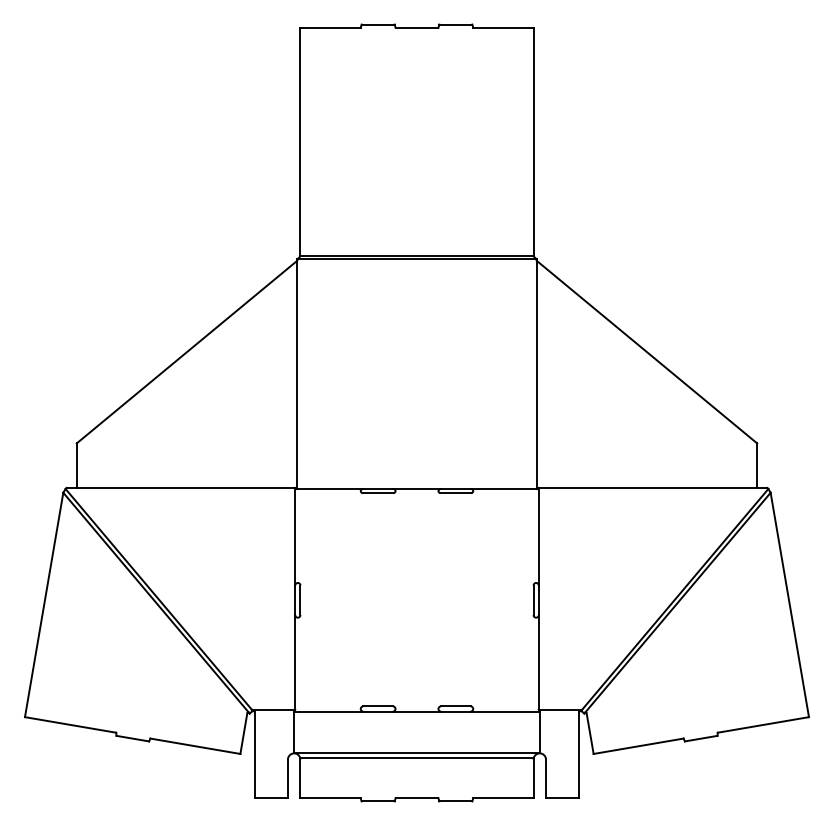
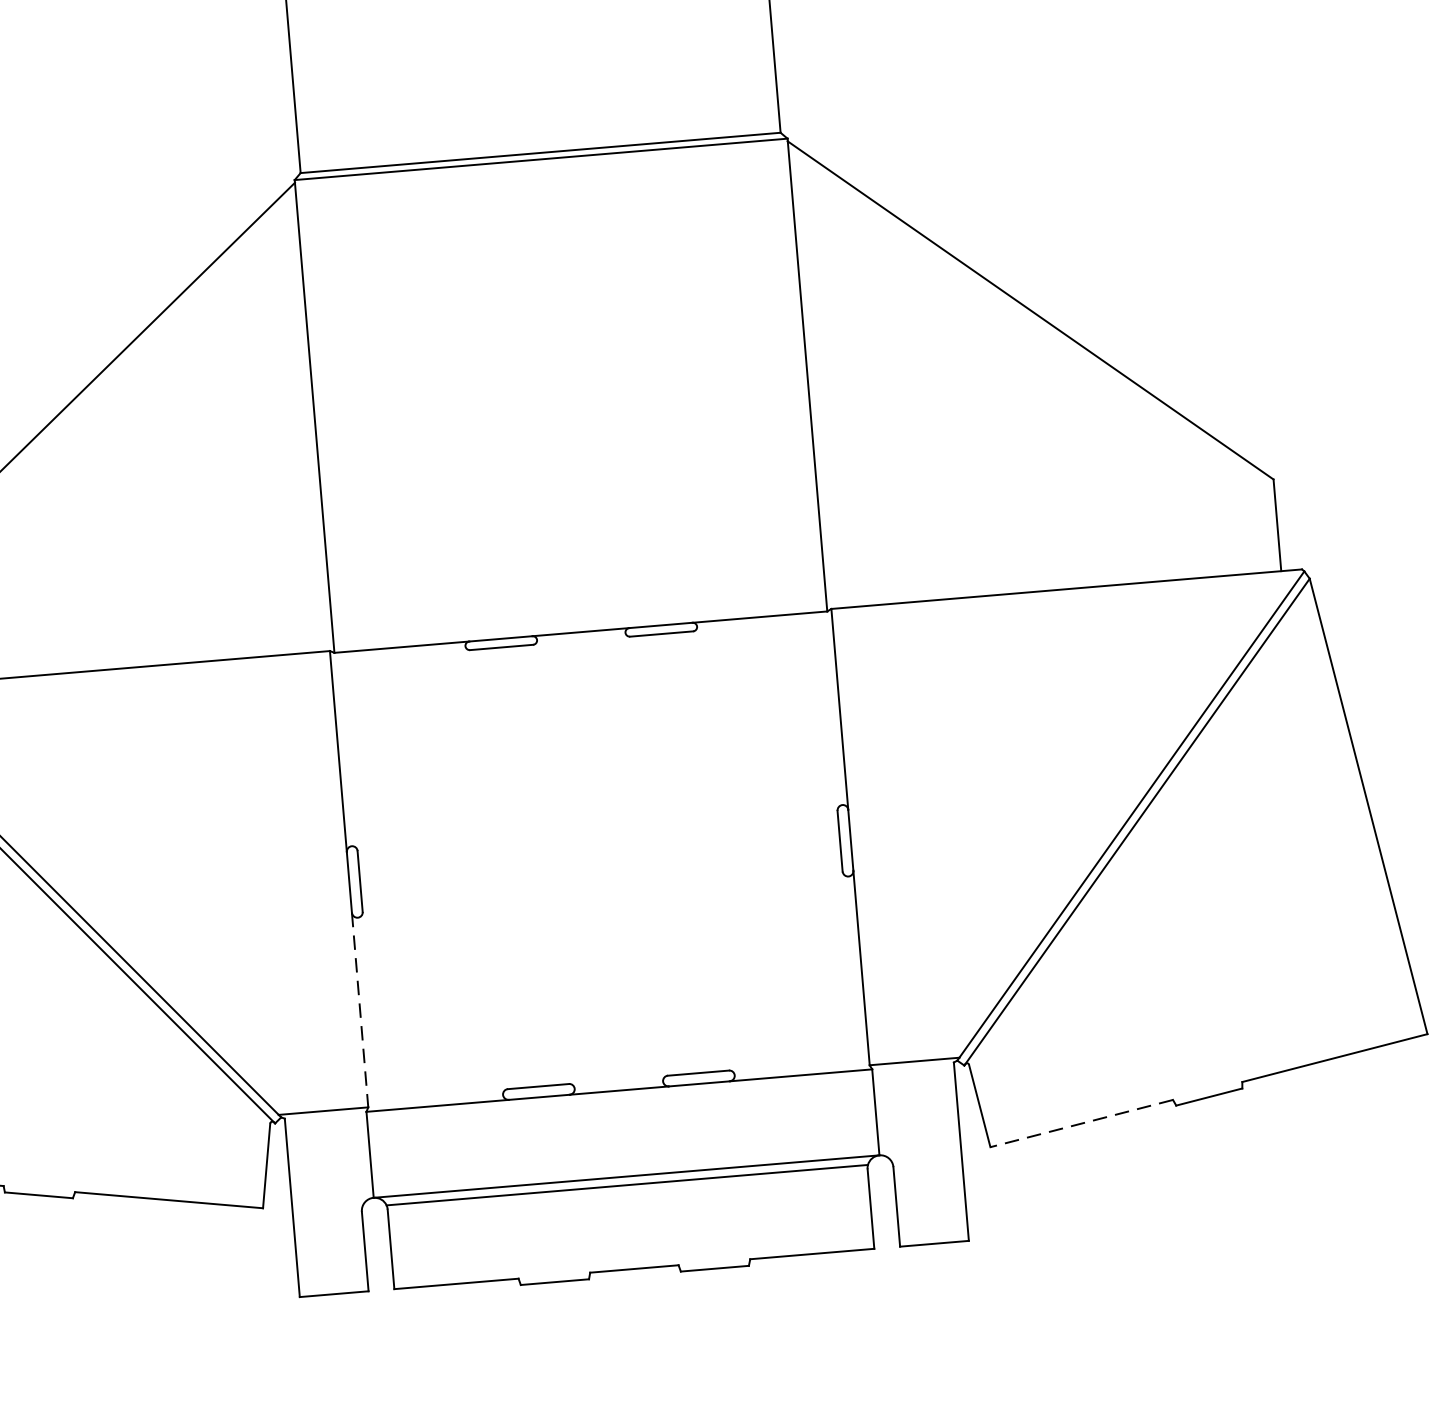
line: (295, 662) -> (360, 1010), solid -> dashed
line: (638, 746) -> (1081, 1124), solid -> dashed

